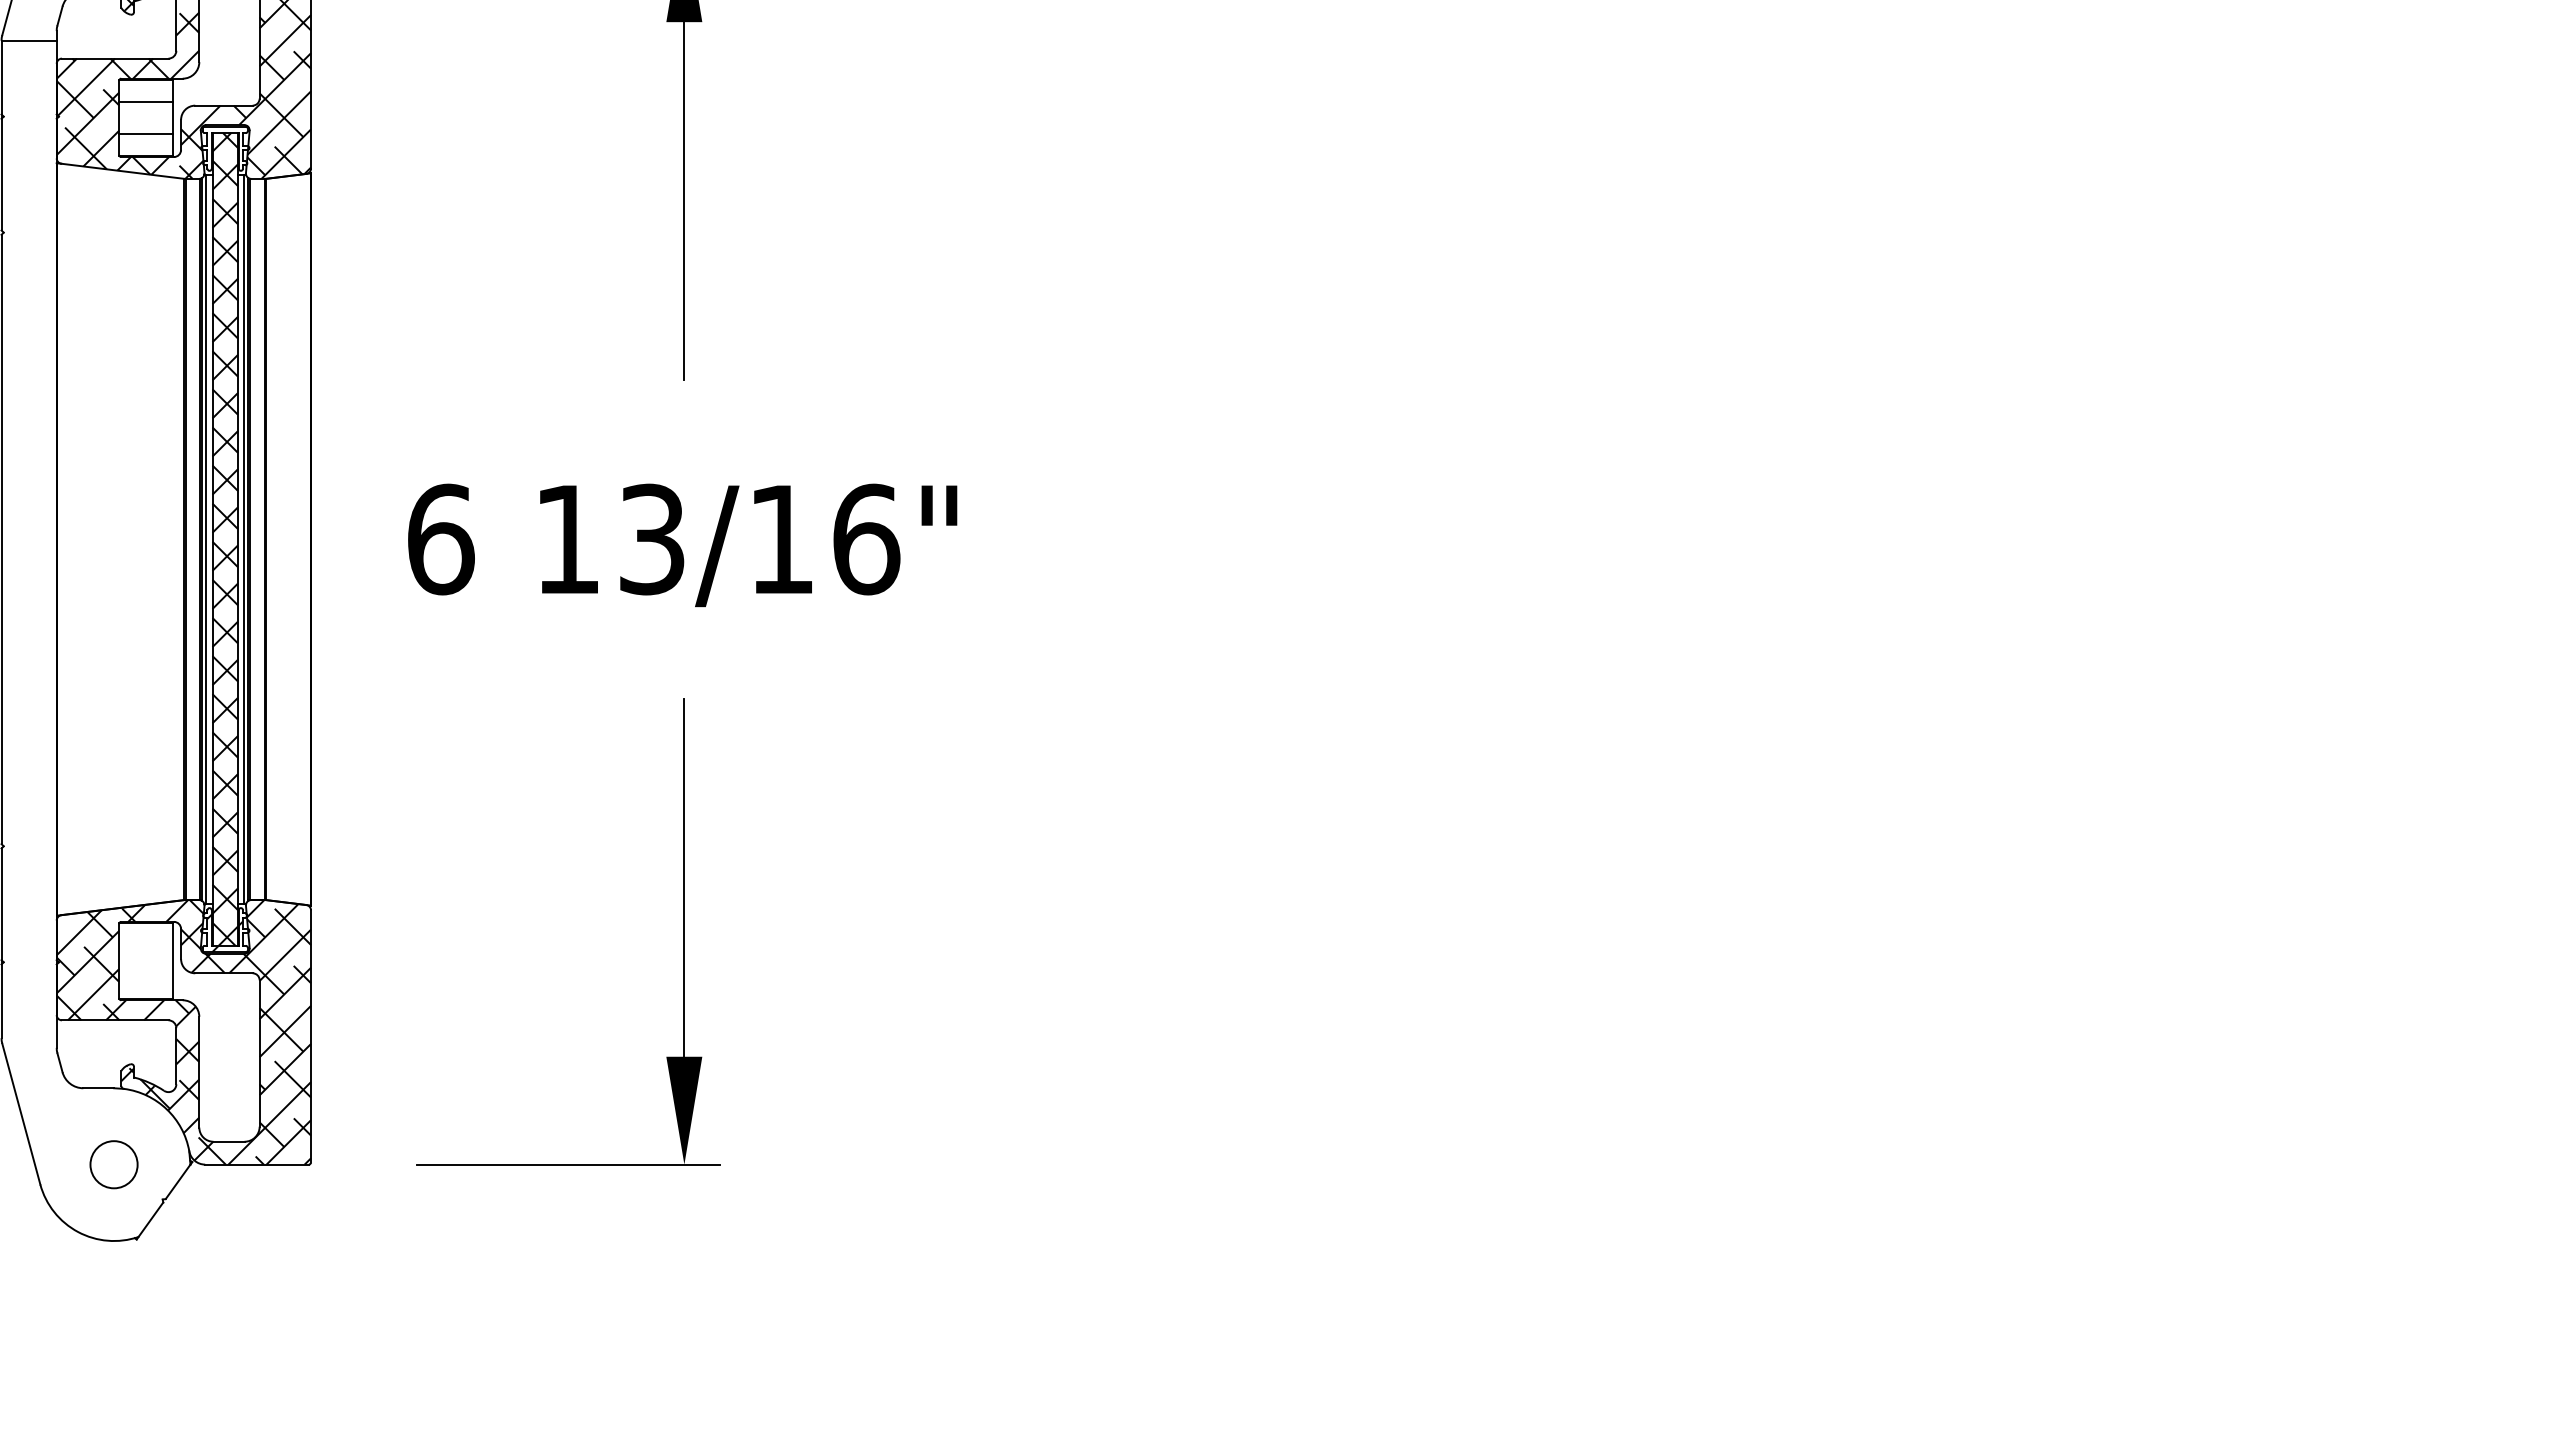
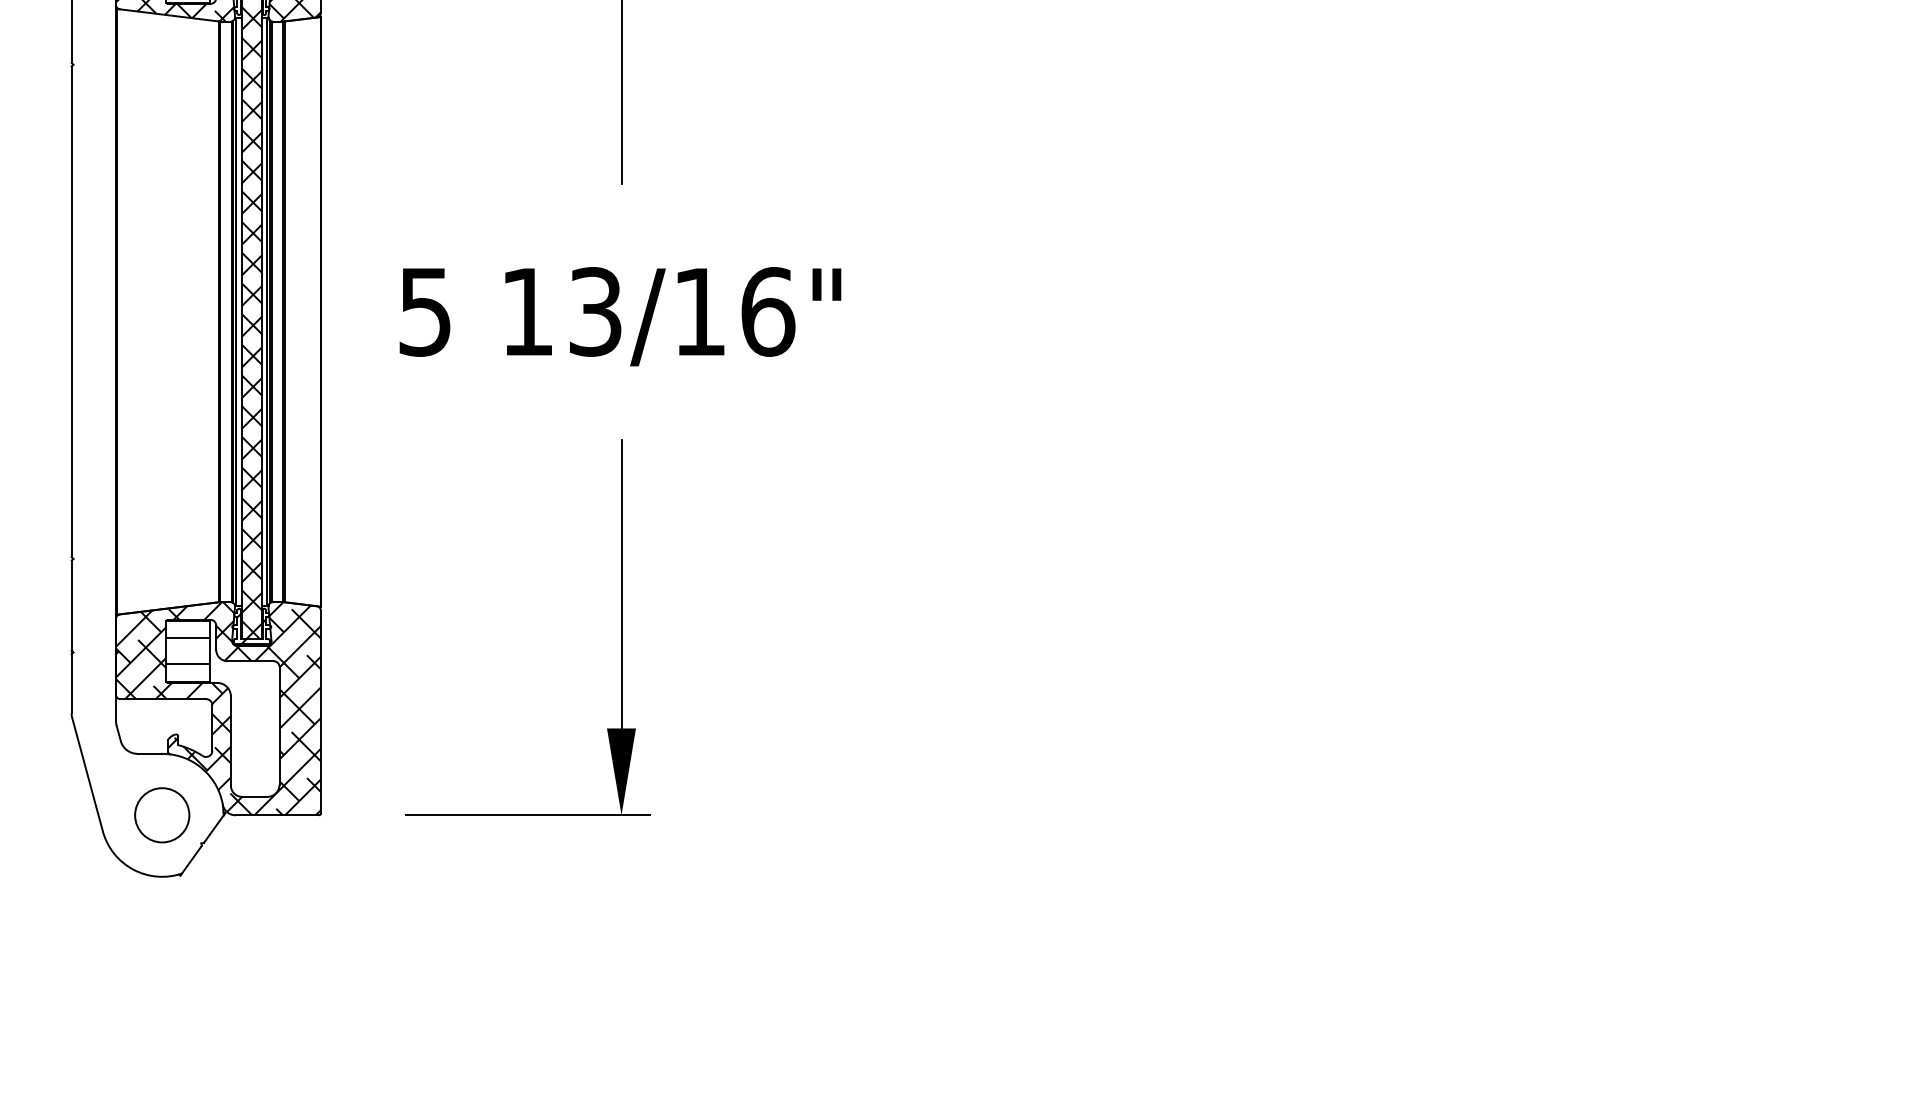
text: (441, 539) -> (425, 311), 6 -> 5
line: (146, 944) -> (188, 638), added
line: (146, 977) -> (188, 664), added
circle: (113, 1164) -> (161, 815), size x1.43

